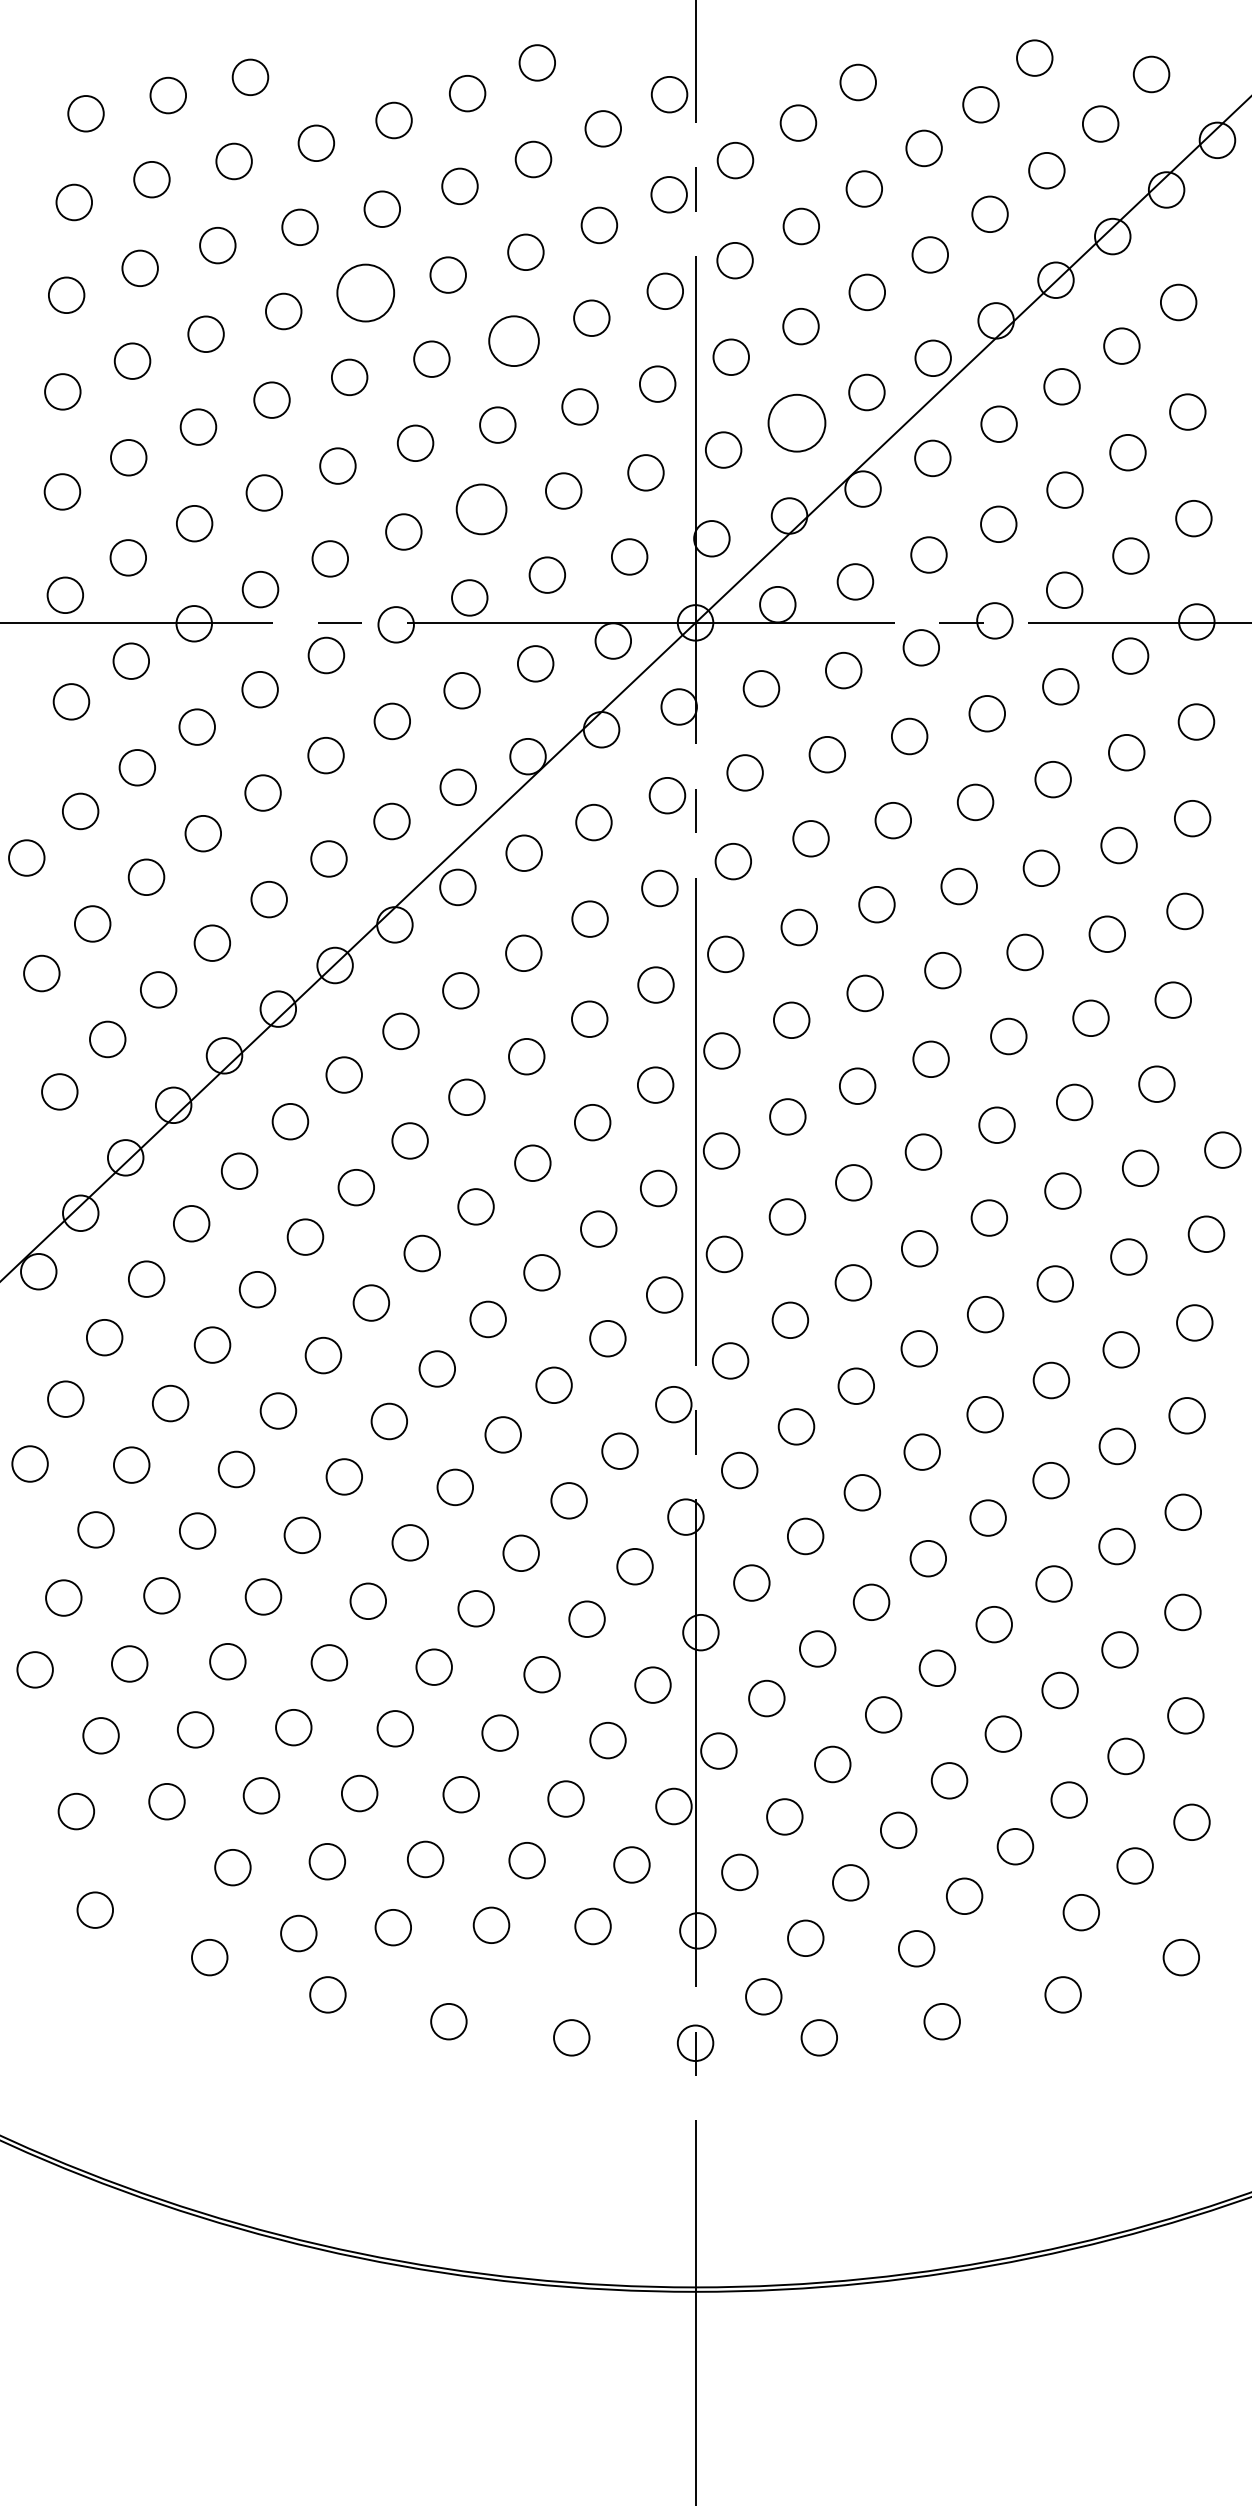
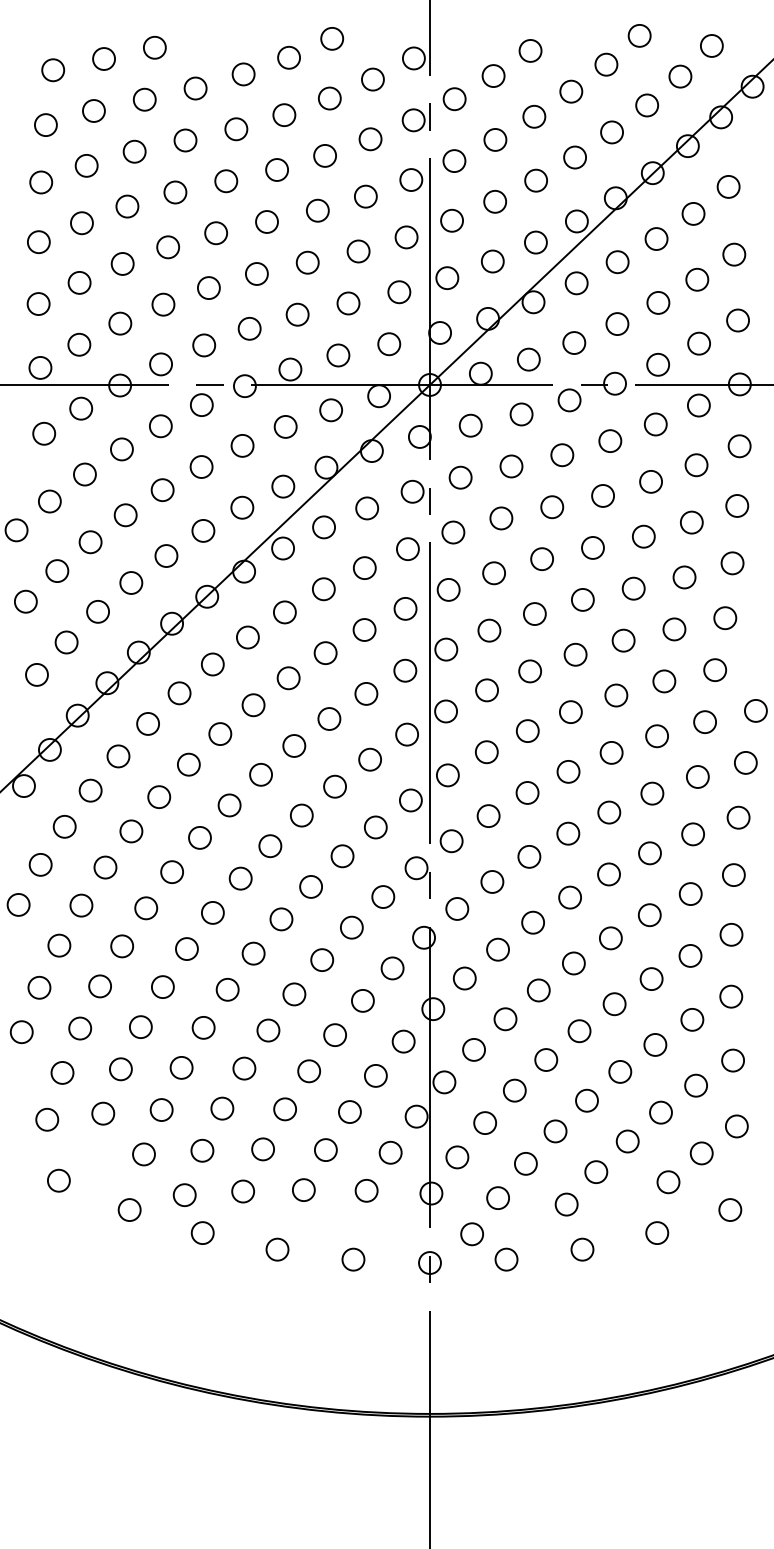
circle: (366, 293) -> (226, 181), size x0.62
circle: (513, 340) -> (317, 210), size x0.71
circle: (796, 423) -> (492, 261), size x0.62
circle: (481, 508) -> (297, 314), size x0.71

